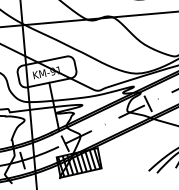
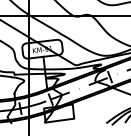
hatch: (79, 162) -> (59, 113), removed

